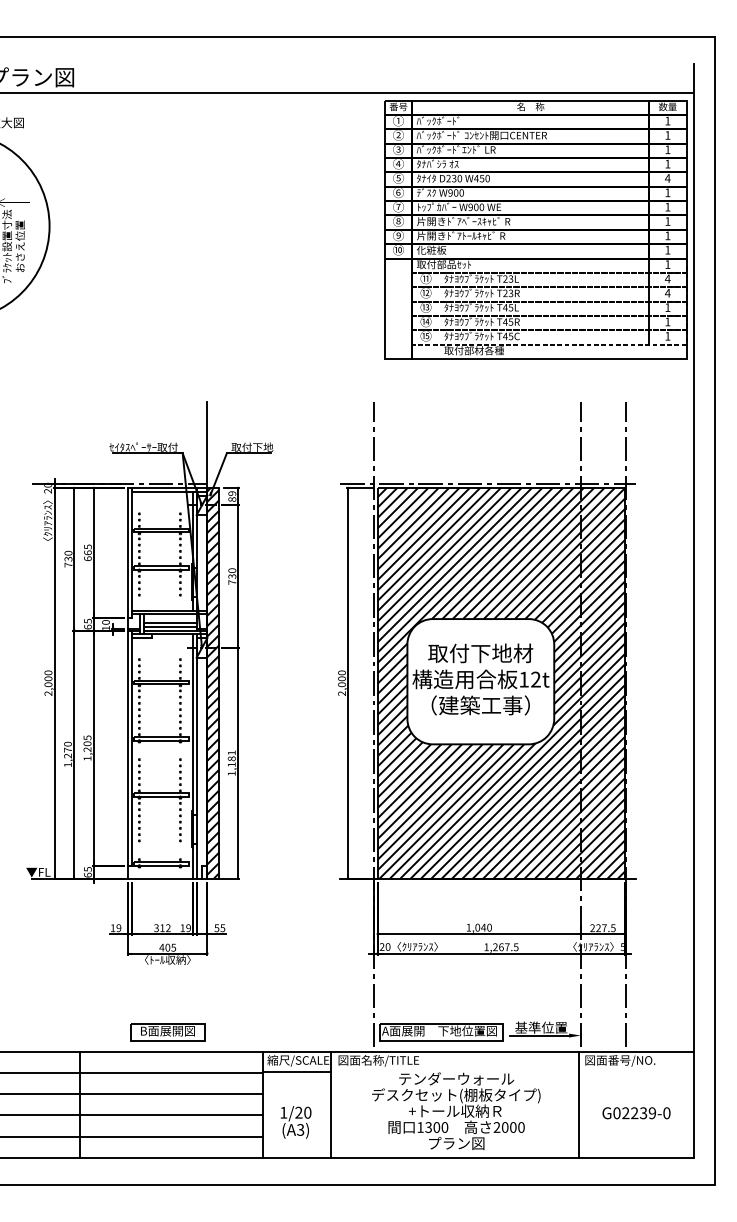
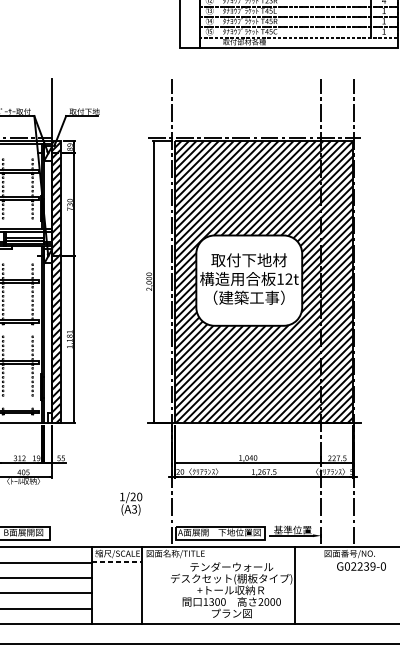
line: (297, 1071) -> (117, 561), solid -> dashed
line: (579, 1104) -> (295, 585), moved
text: (636, 1113) -> (361, 566), moved
text: (295, 1122) -> (130, 503), moved

